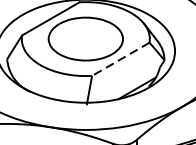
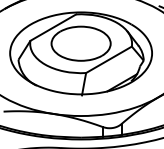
line: (120, 60) -> (108, 60), dashed -> solid

